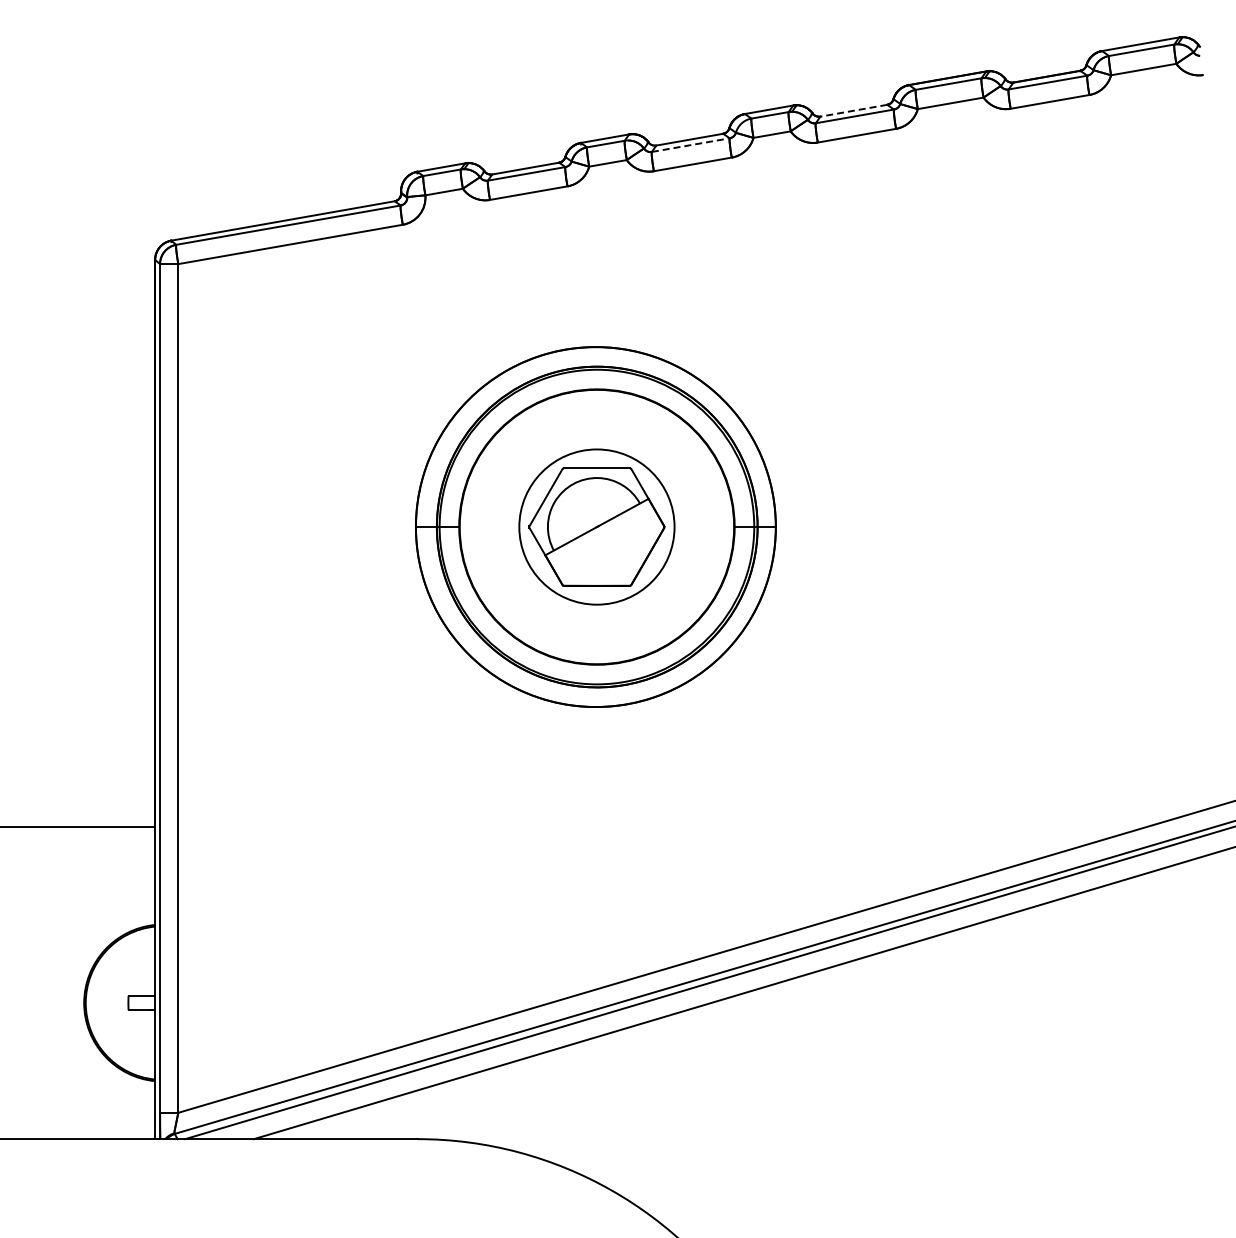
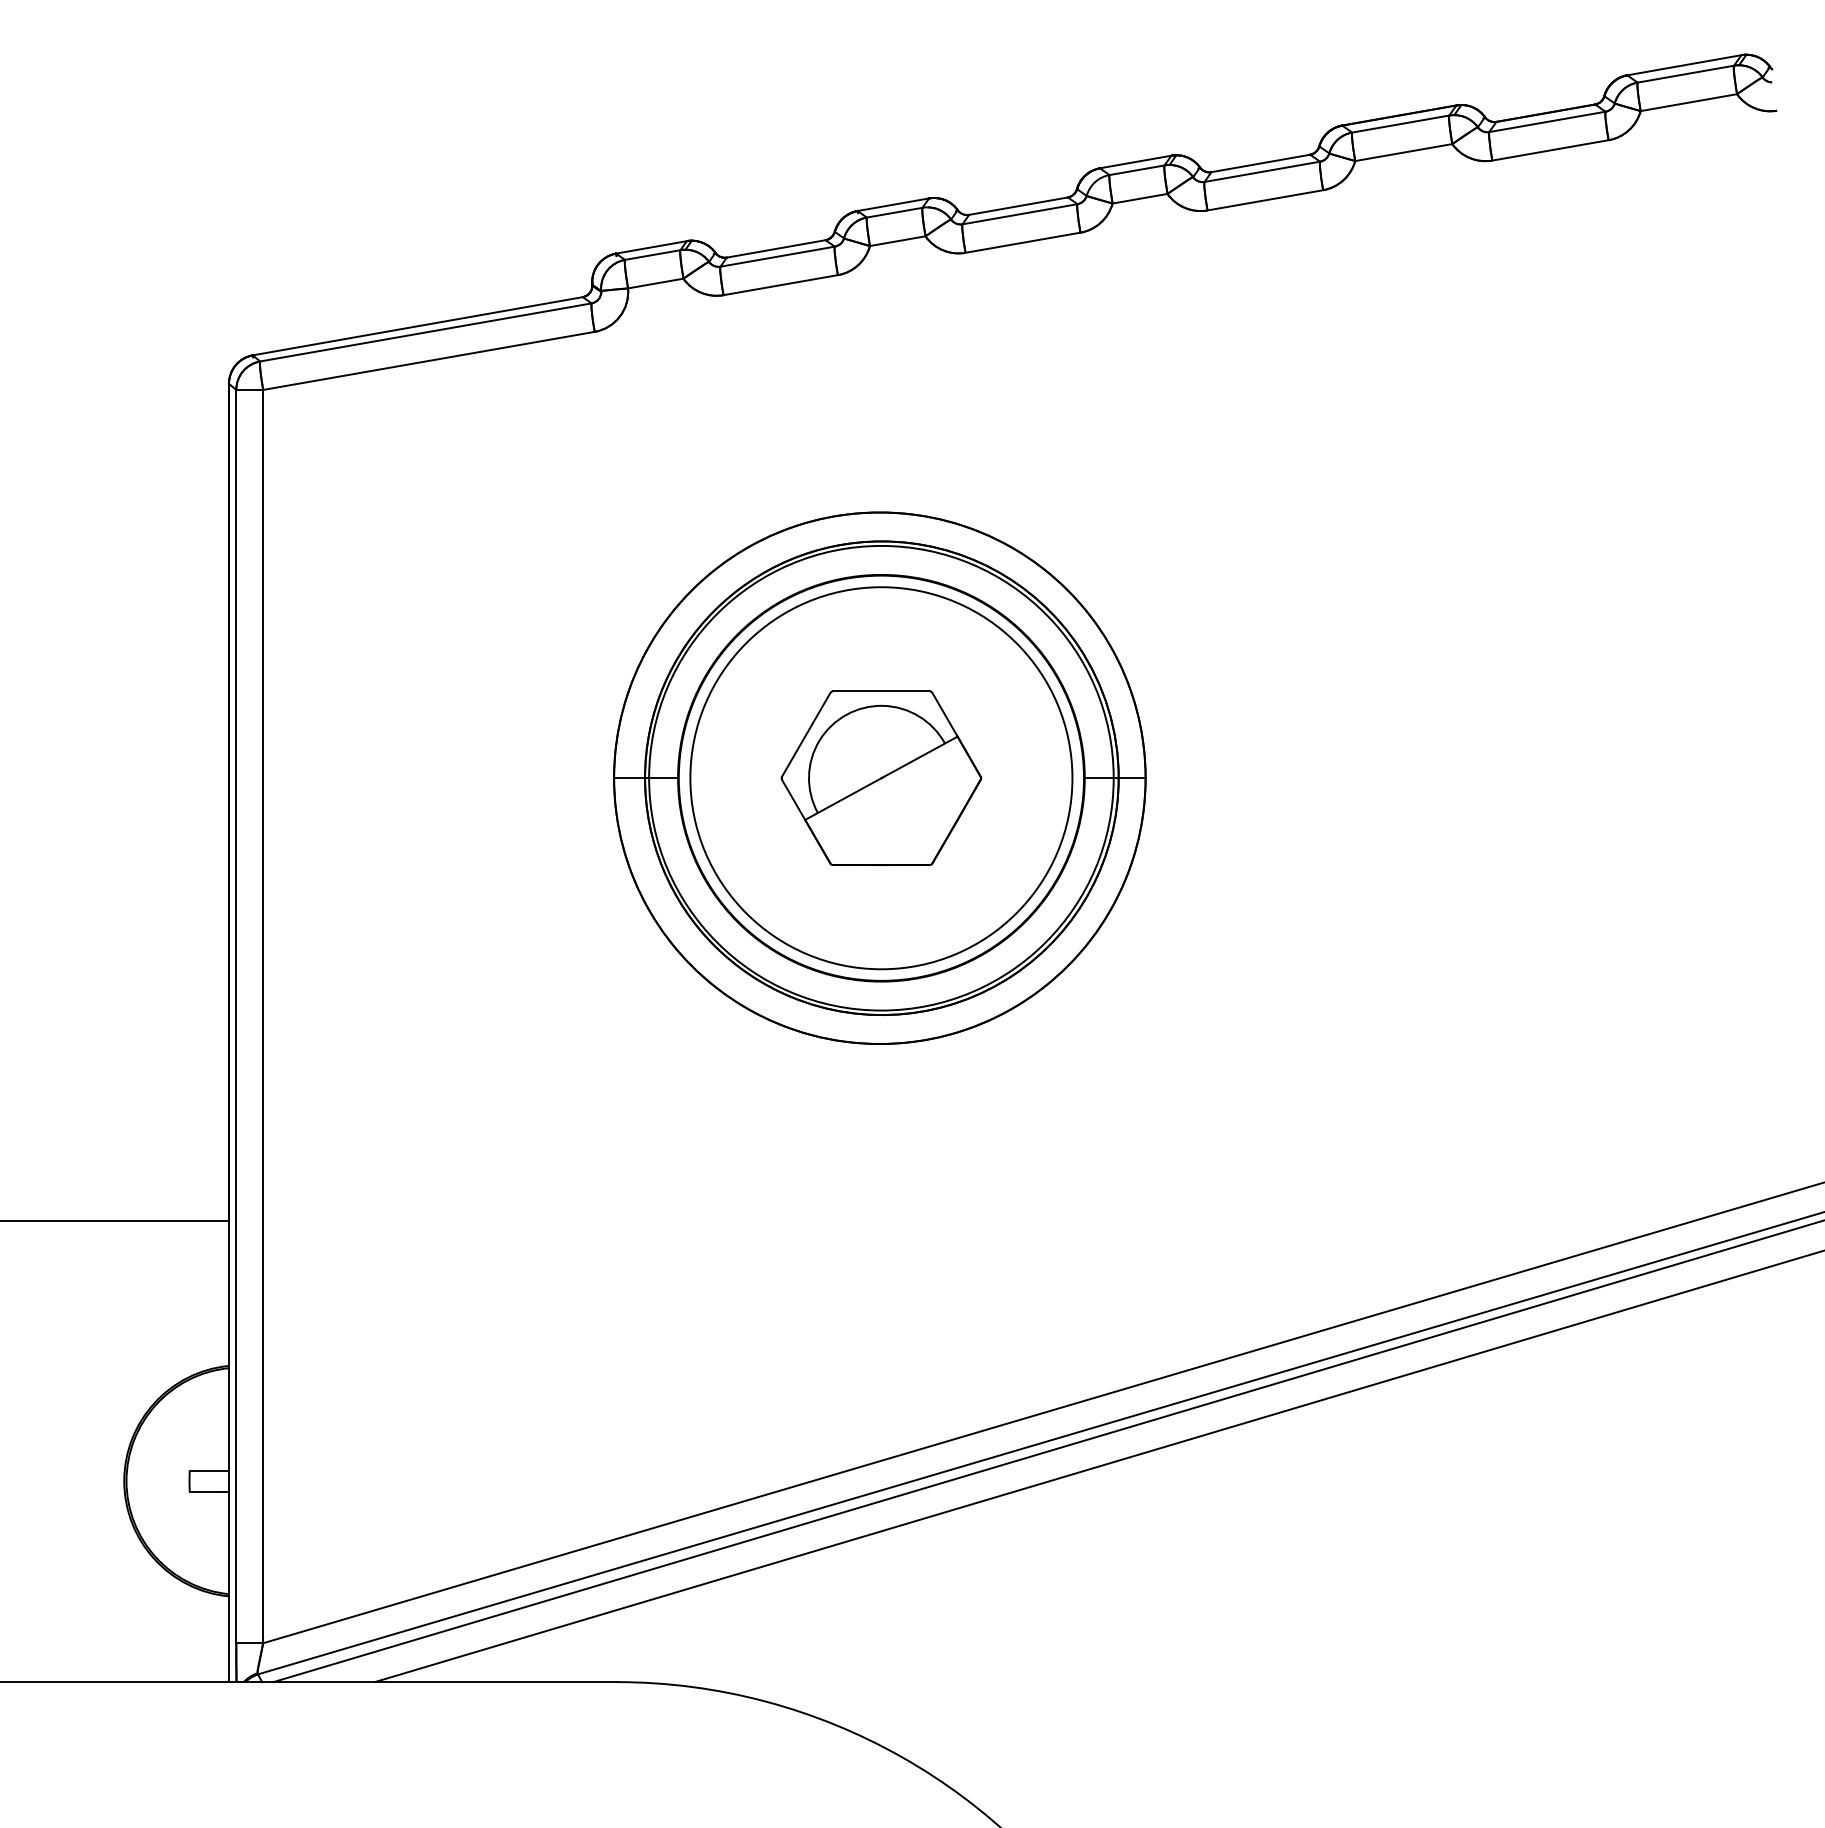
line: (853, 110) -> (1260, 163), dashed -> solid
line: (690, 145) -> (1019, 214), dashed -> solid
circle: (596, 526) -> (880, 777), size x1.67

